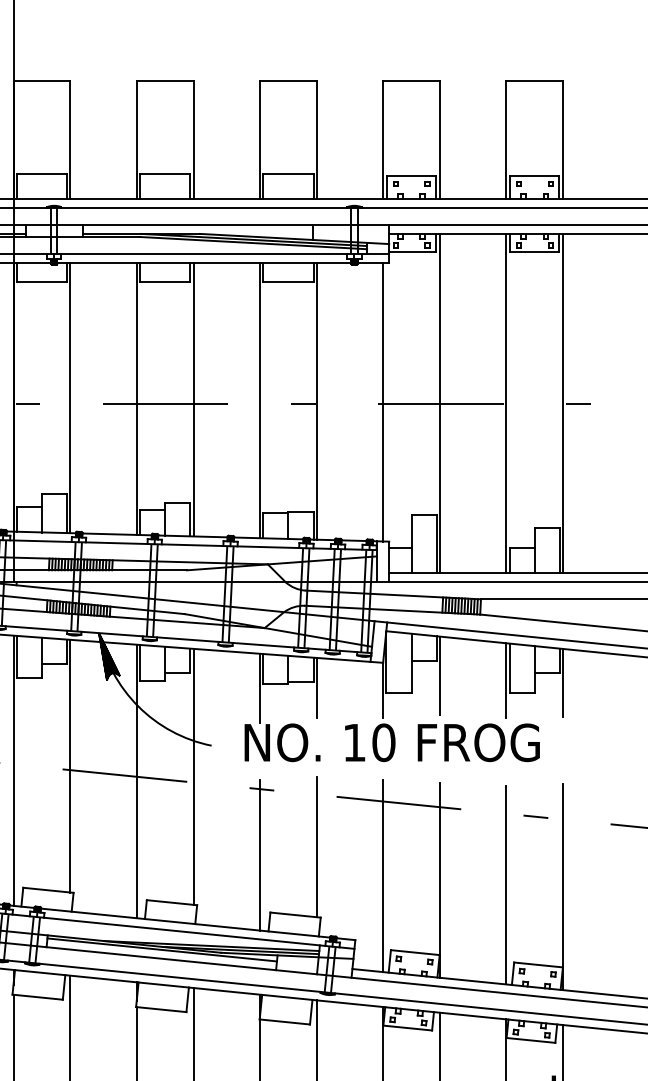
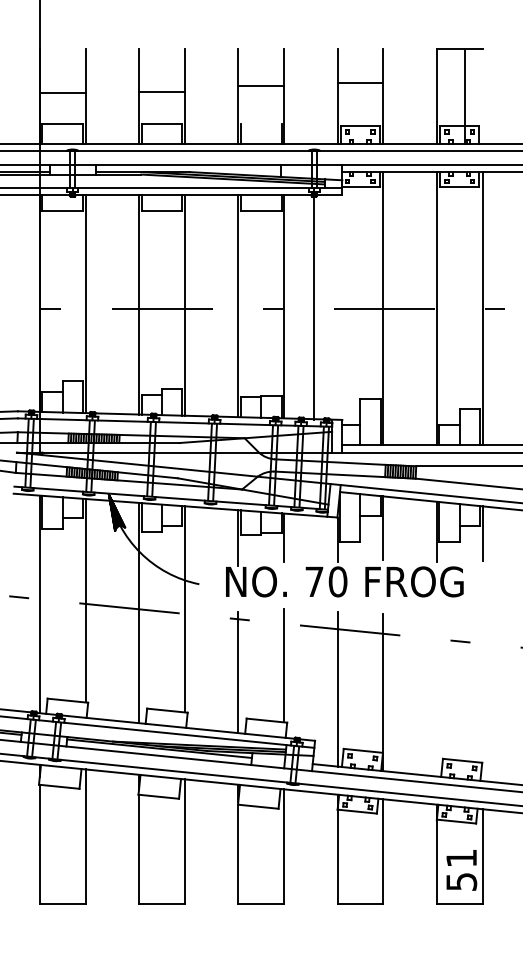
line: (41, 81) -> (62, 93), moved
line: (164, 81) -> (161, 92), moved
line: (288, 81) -> (261, 86), moved
line: (411, 81) -> (360, 83), moved
line: (563, 140) -> (464, 96), moved
line: (287, 174) -> (260, 124), removed
line: (383, 402) -> (313, 307), moved
text: (354, 742) -> (314, 581), 10 -> 70
line: (506, 885) -> (436, 696), removed
line: (563, 887) -> (482, 698), removed

